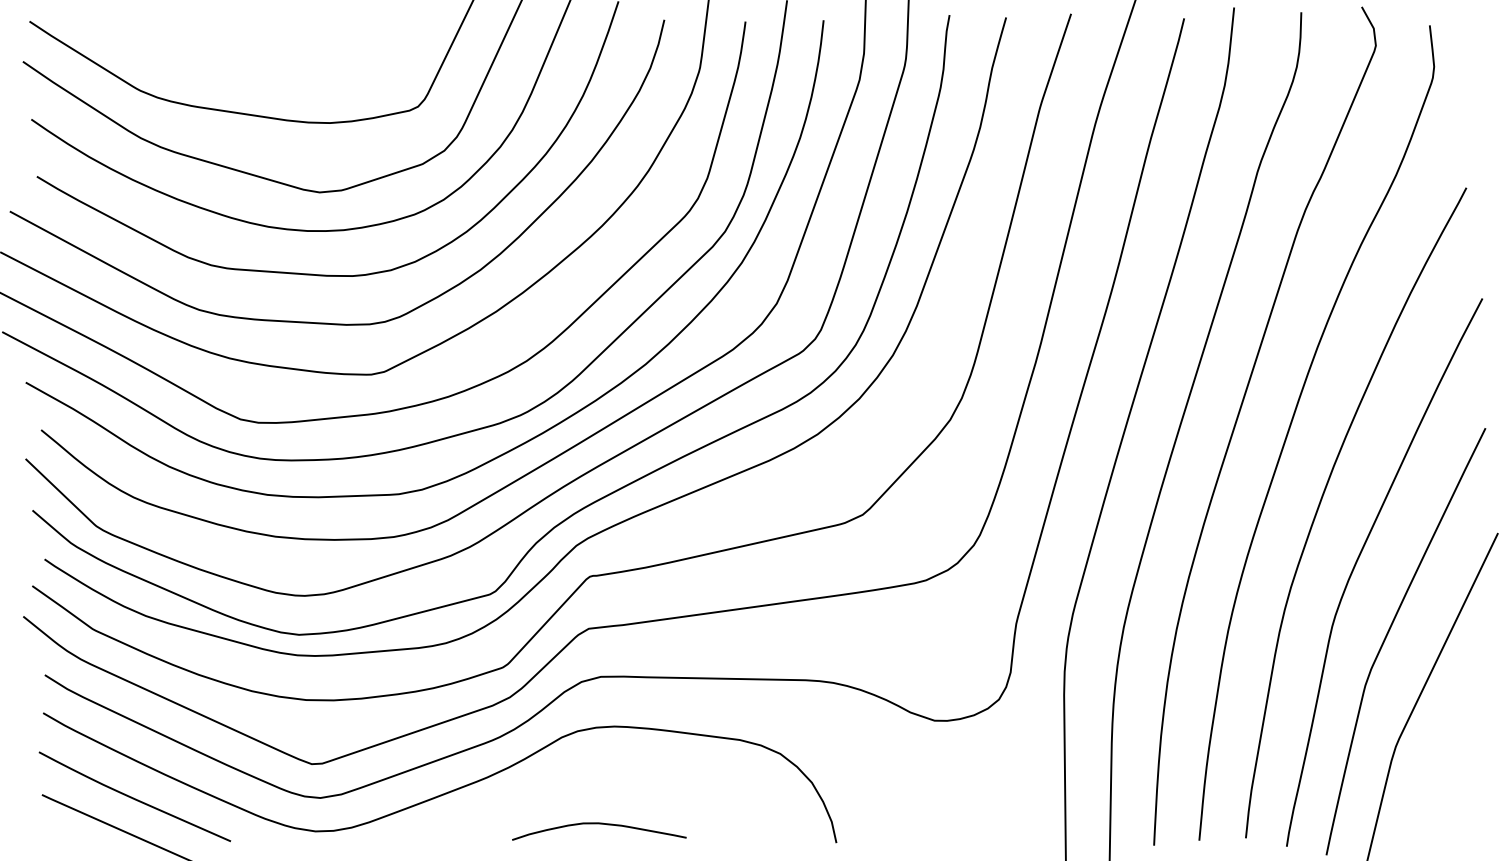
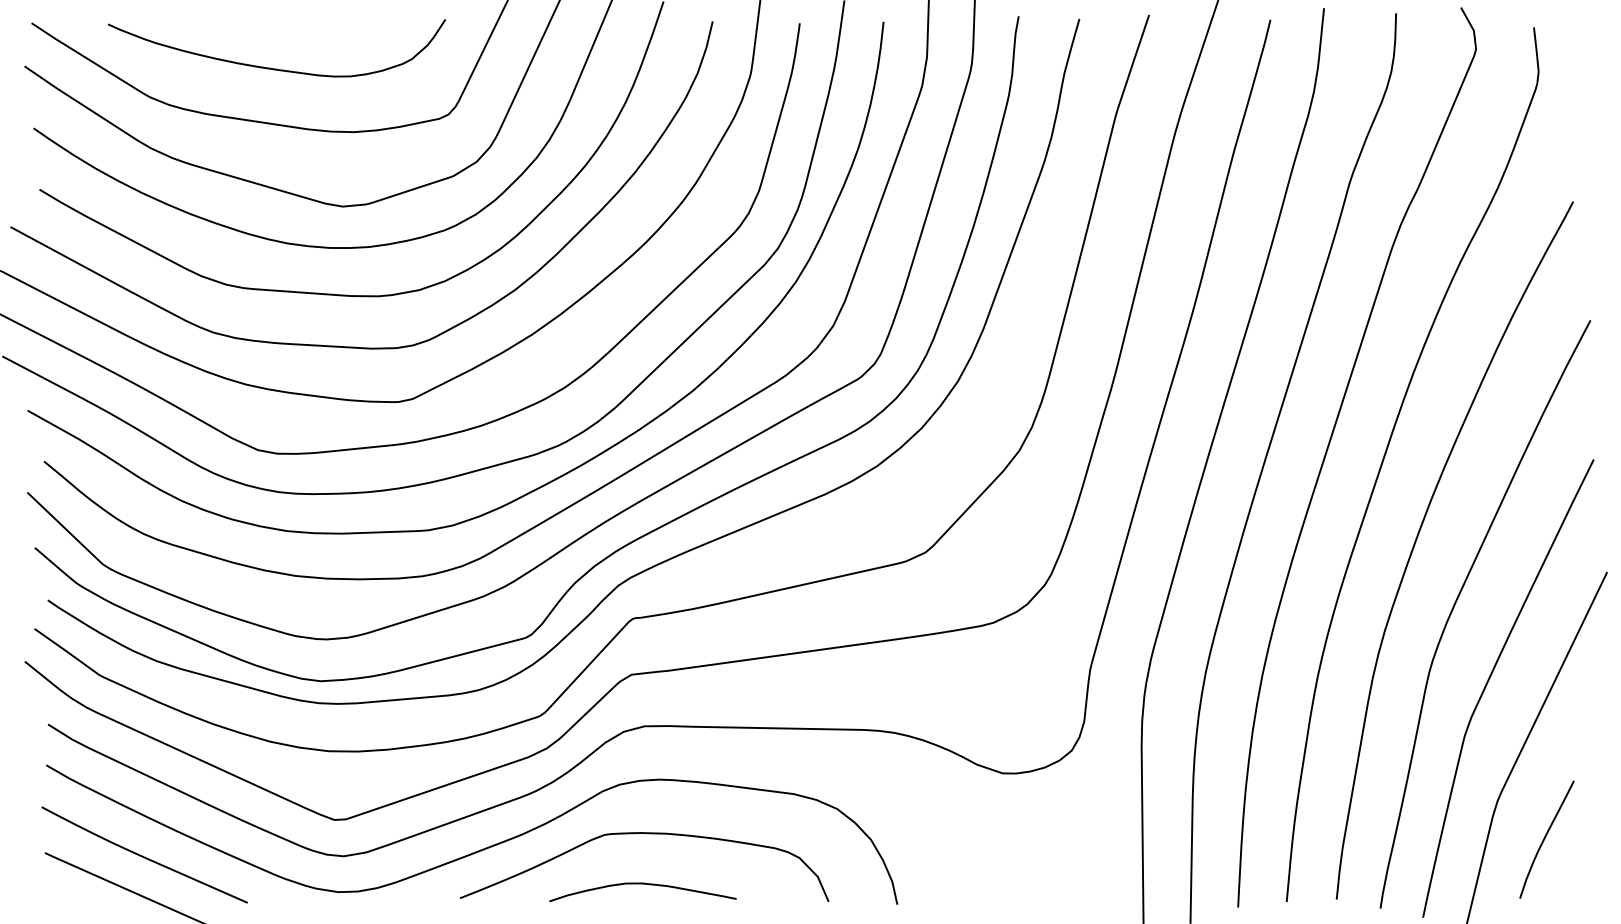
curve: (257, 63) -> (276, 68), added
curve: (600, 777) -> (644, 834), added
curve: (1440, 782) -> (1545, 839), added

